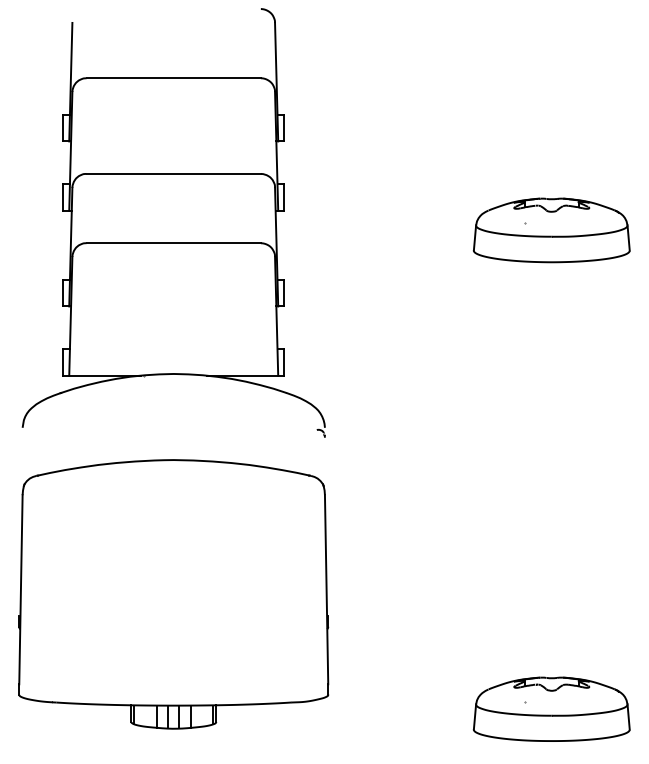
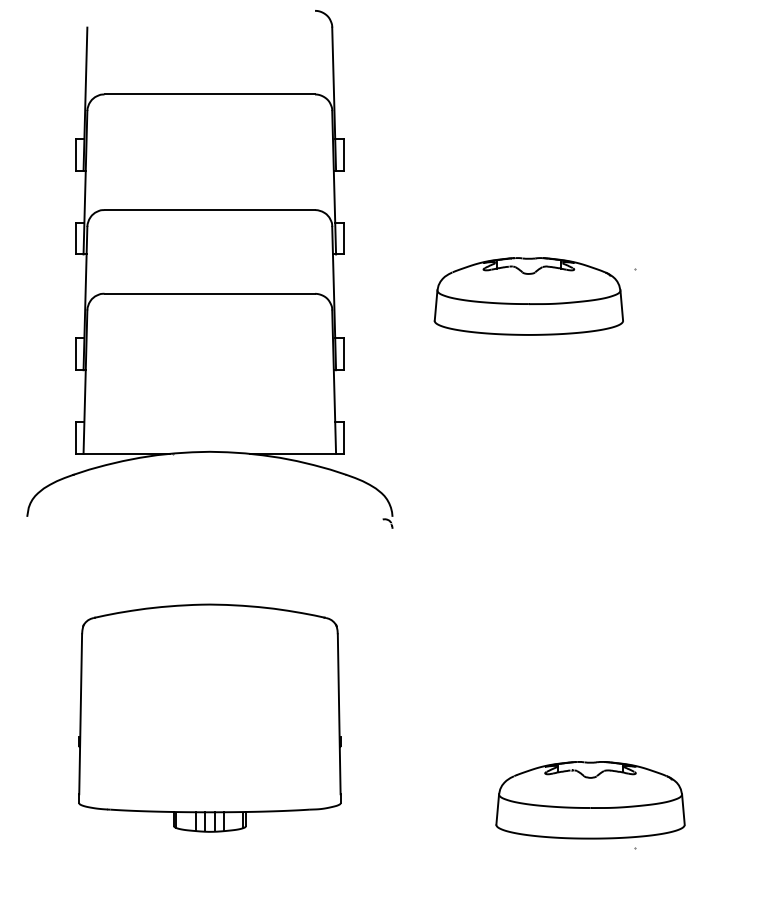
part: (551, 230) -> (528, 296), moved
part: (173, 594) -> (209, 718), size x0.7
part: (551, 708) -> (590, 799), moved

